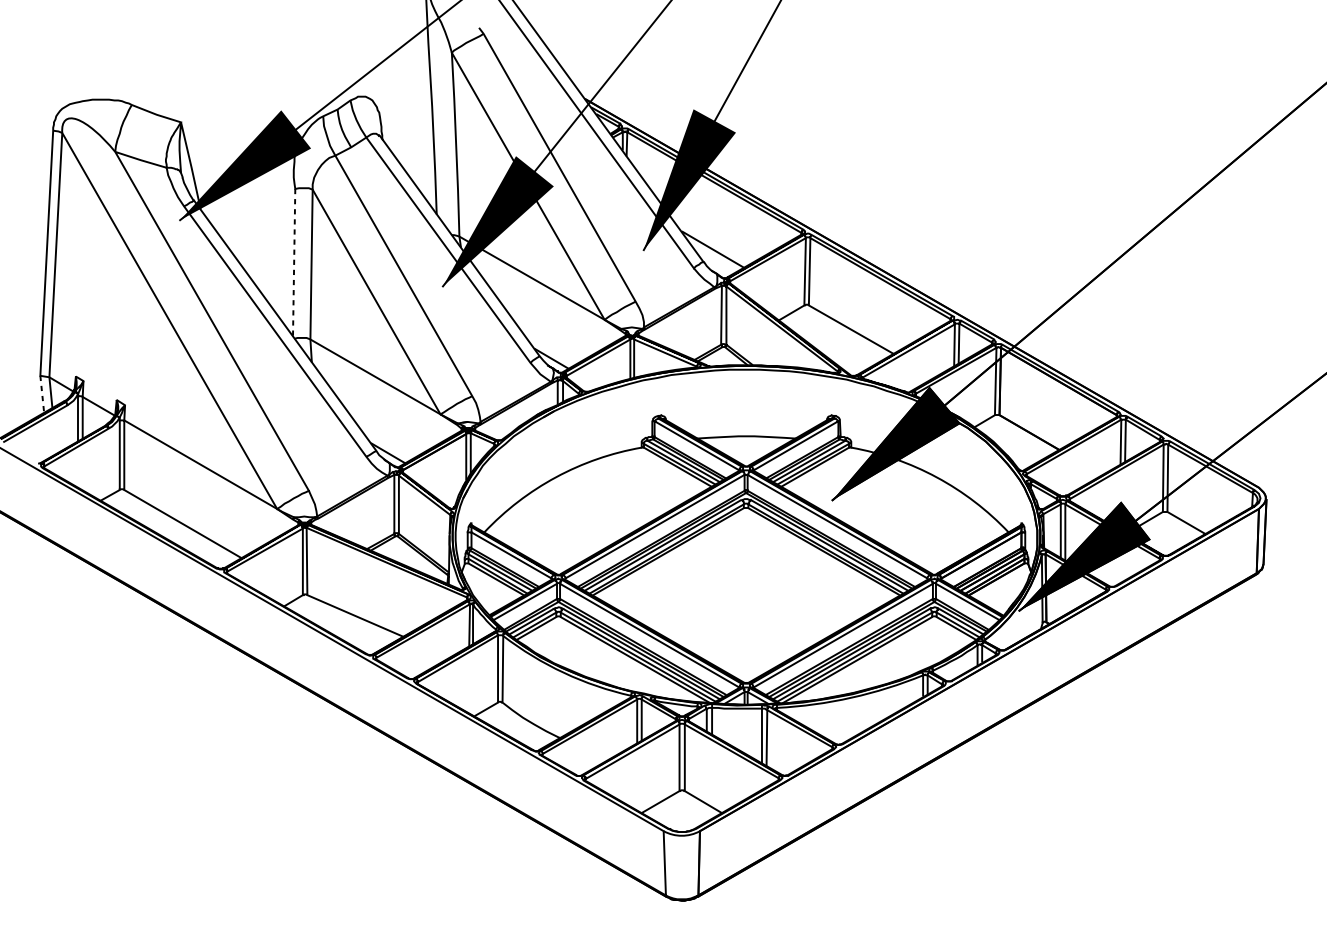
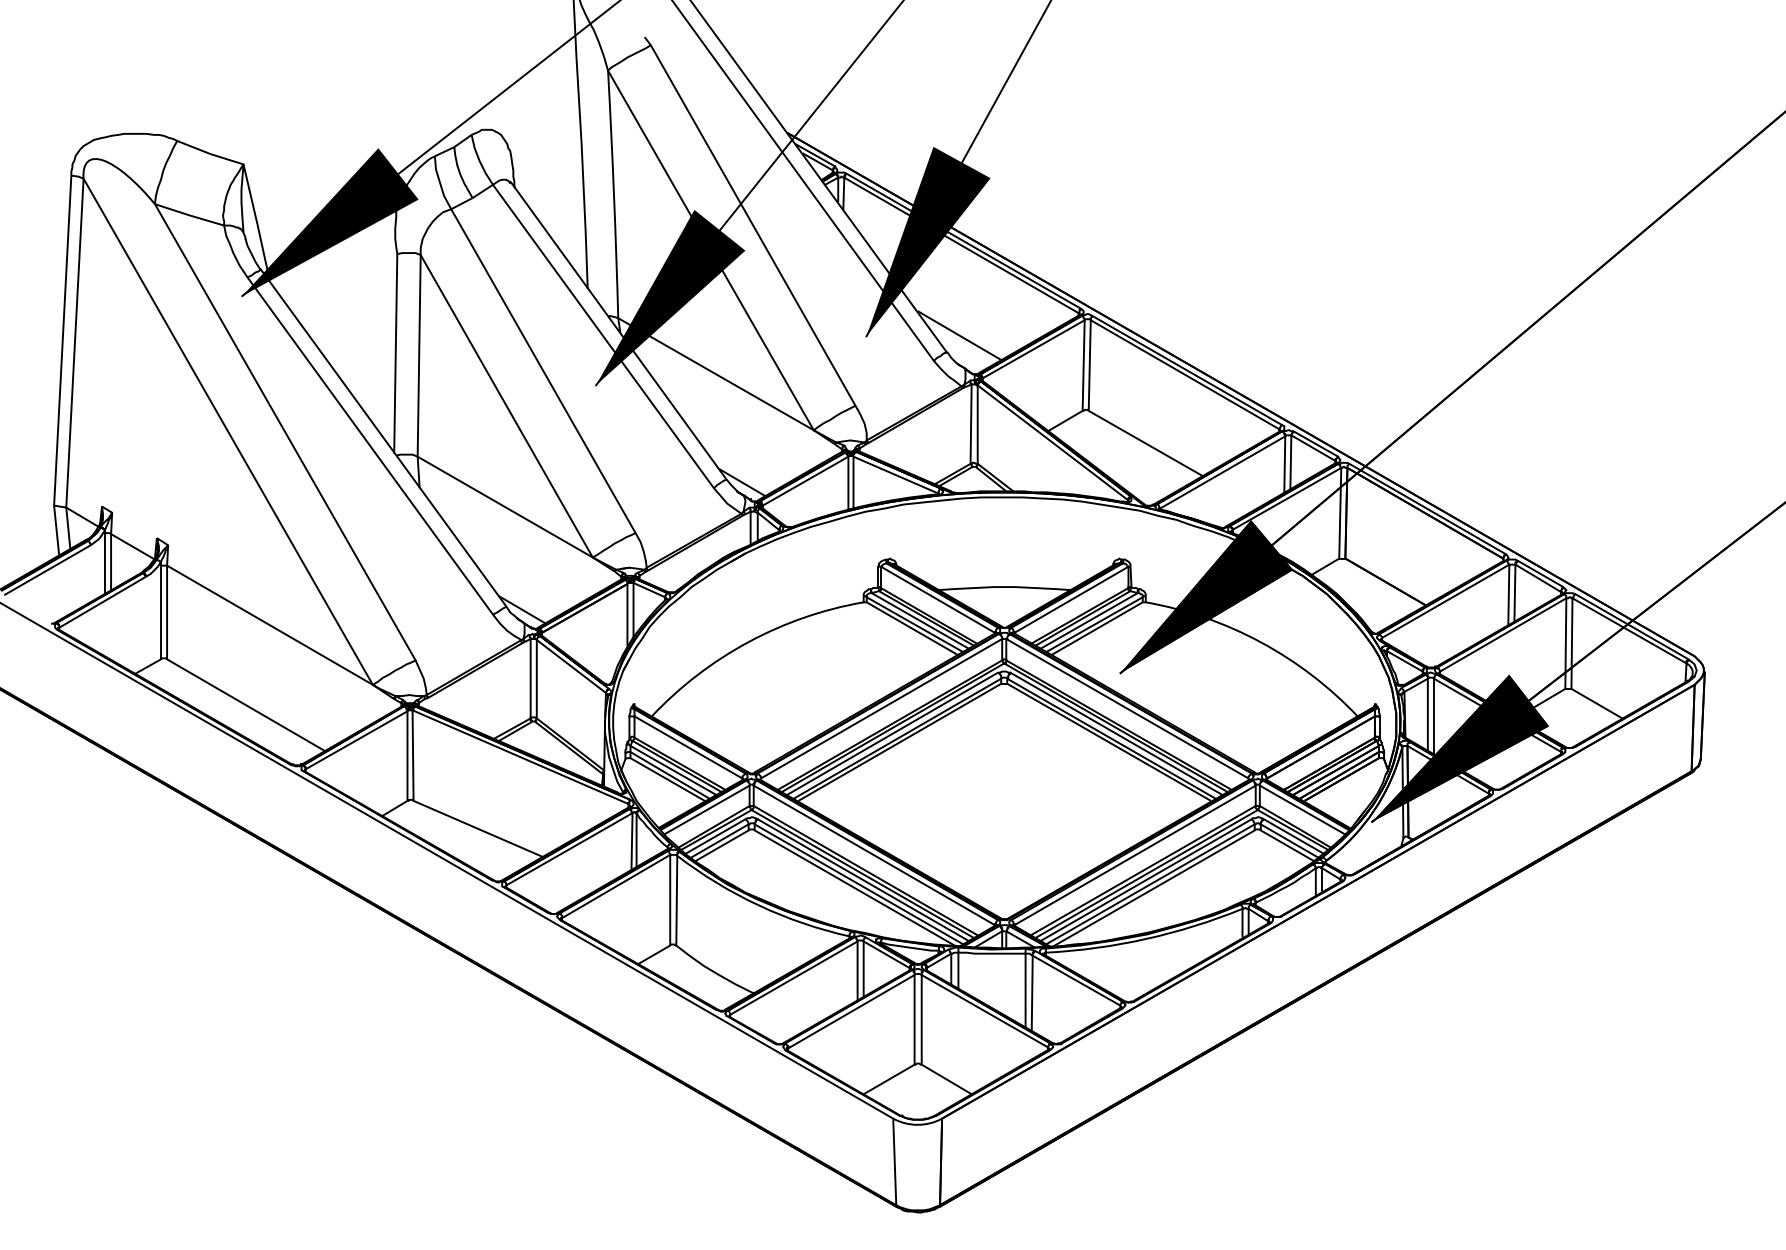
line: (293, 262) -> (395, 353), dashed -> solid
line: (42, 395) -> (56, 531), dashed -> solid

